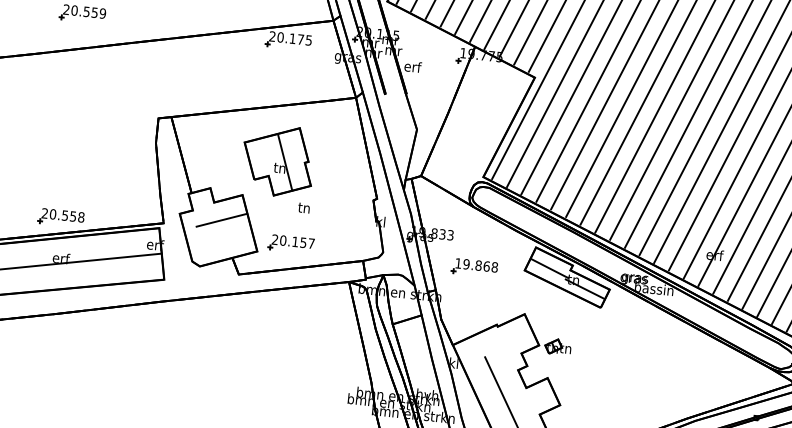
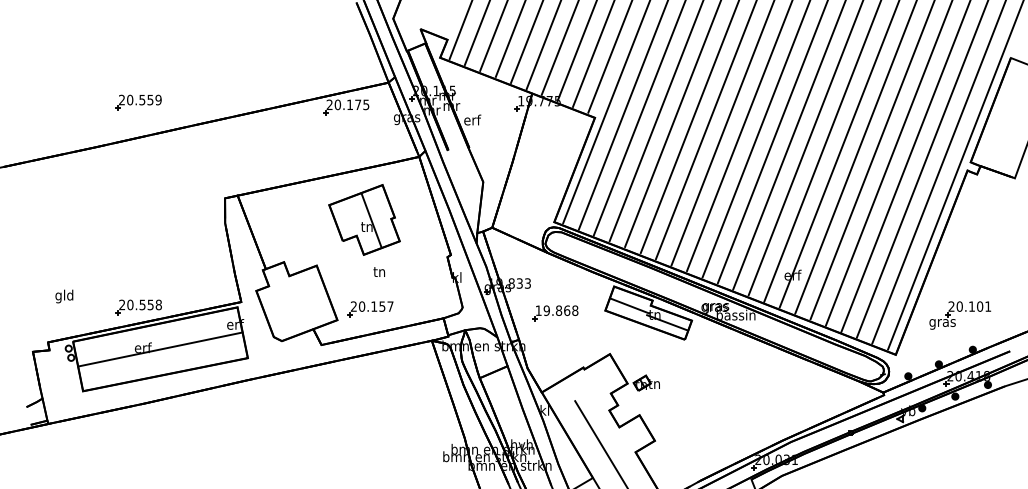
part: (278, 160) -> (364, 219), moved
line: (221, 219) -> (298, 292), removed

